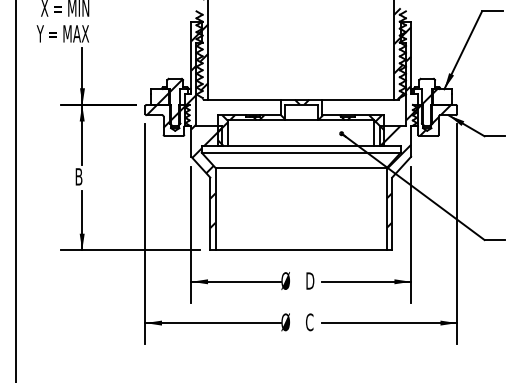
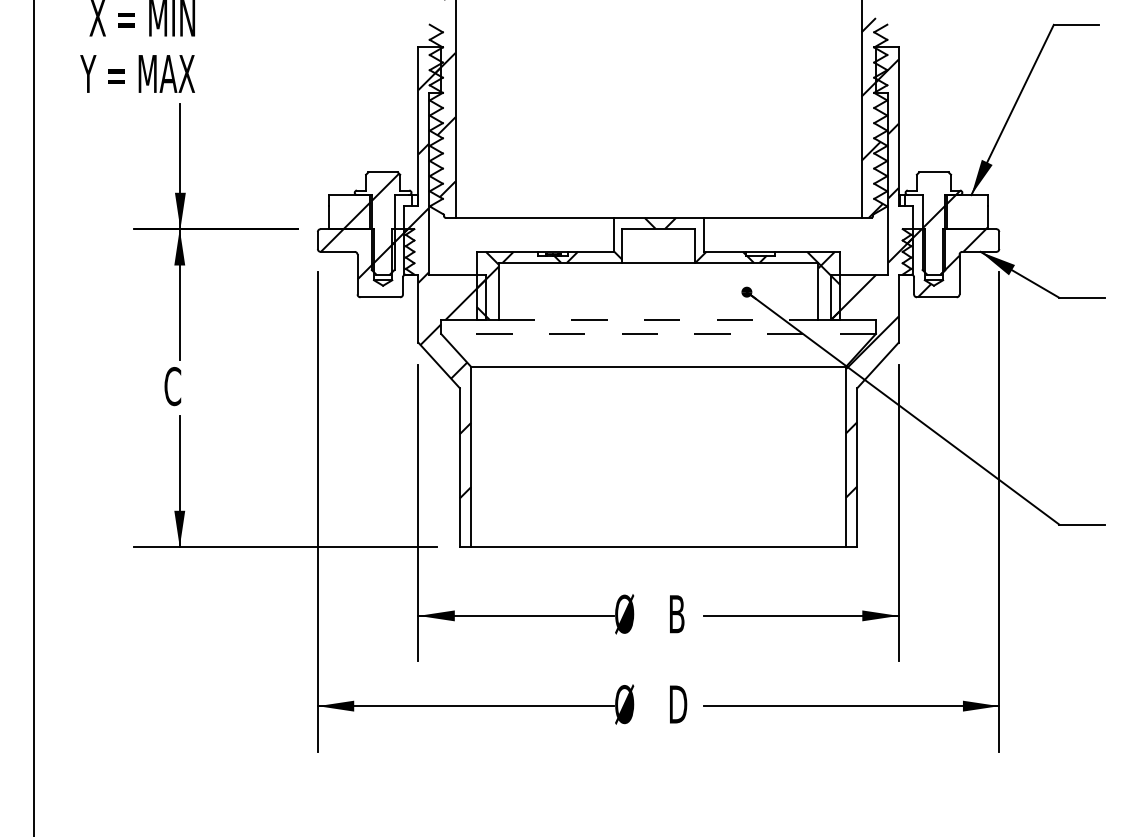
line: (301, 146) -> (659, 320), solid -> dashed
line: (300, 152) -> (656, 333), solid -> dashed
text: (78, 176) -> (171, 385), B -> C
text: (310, 281) -> (678, 615), D -> B
text: (310, 322) -> (678, 704), C -> D

